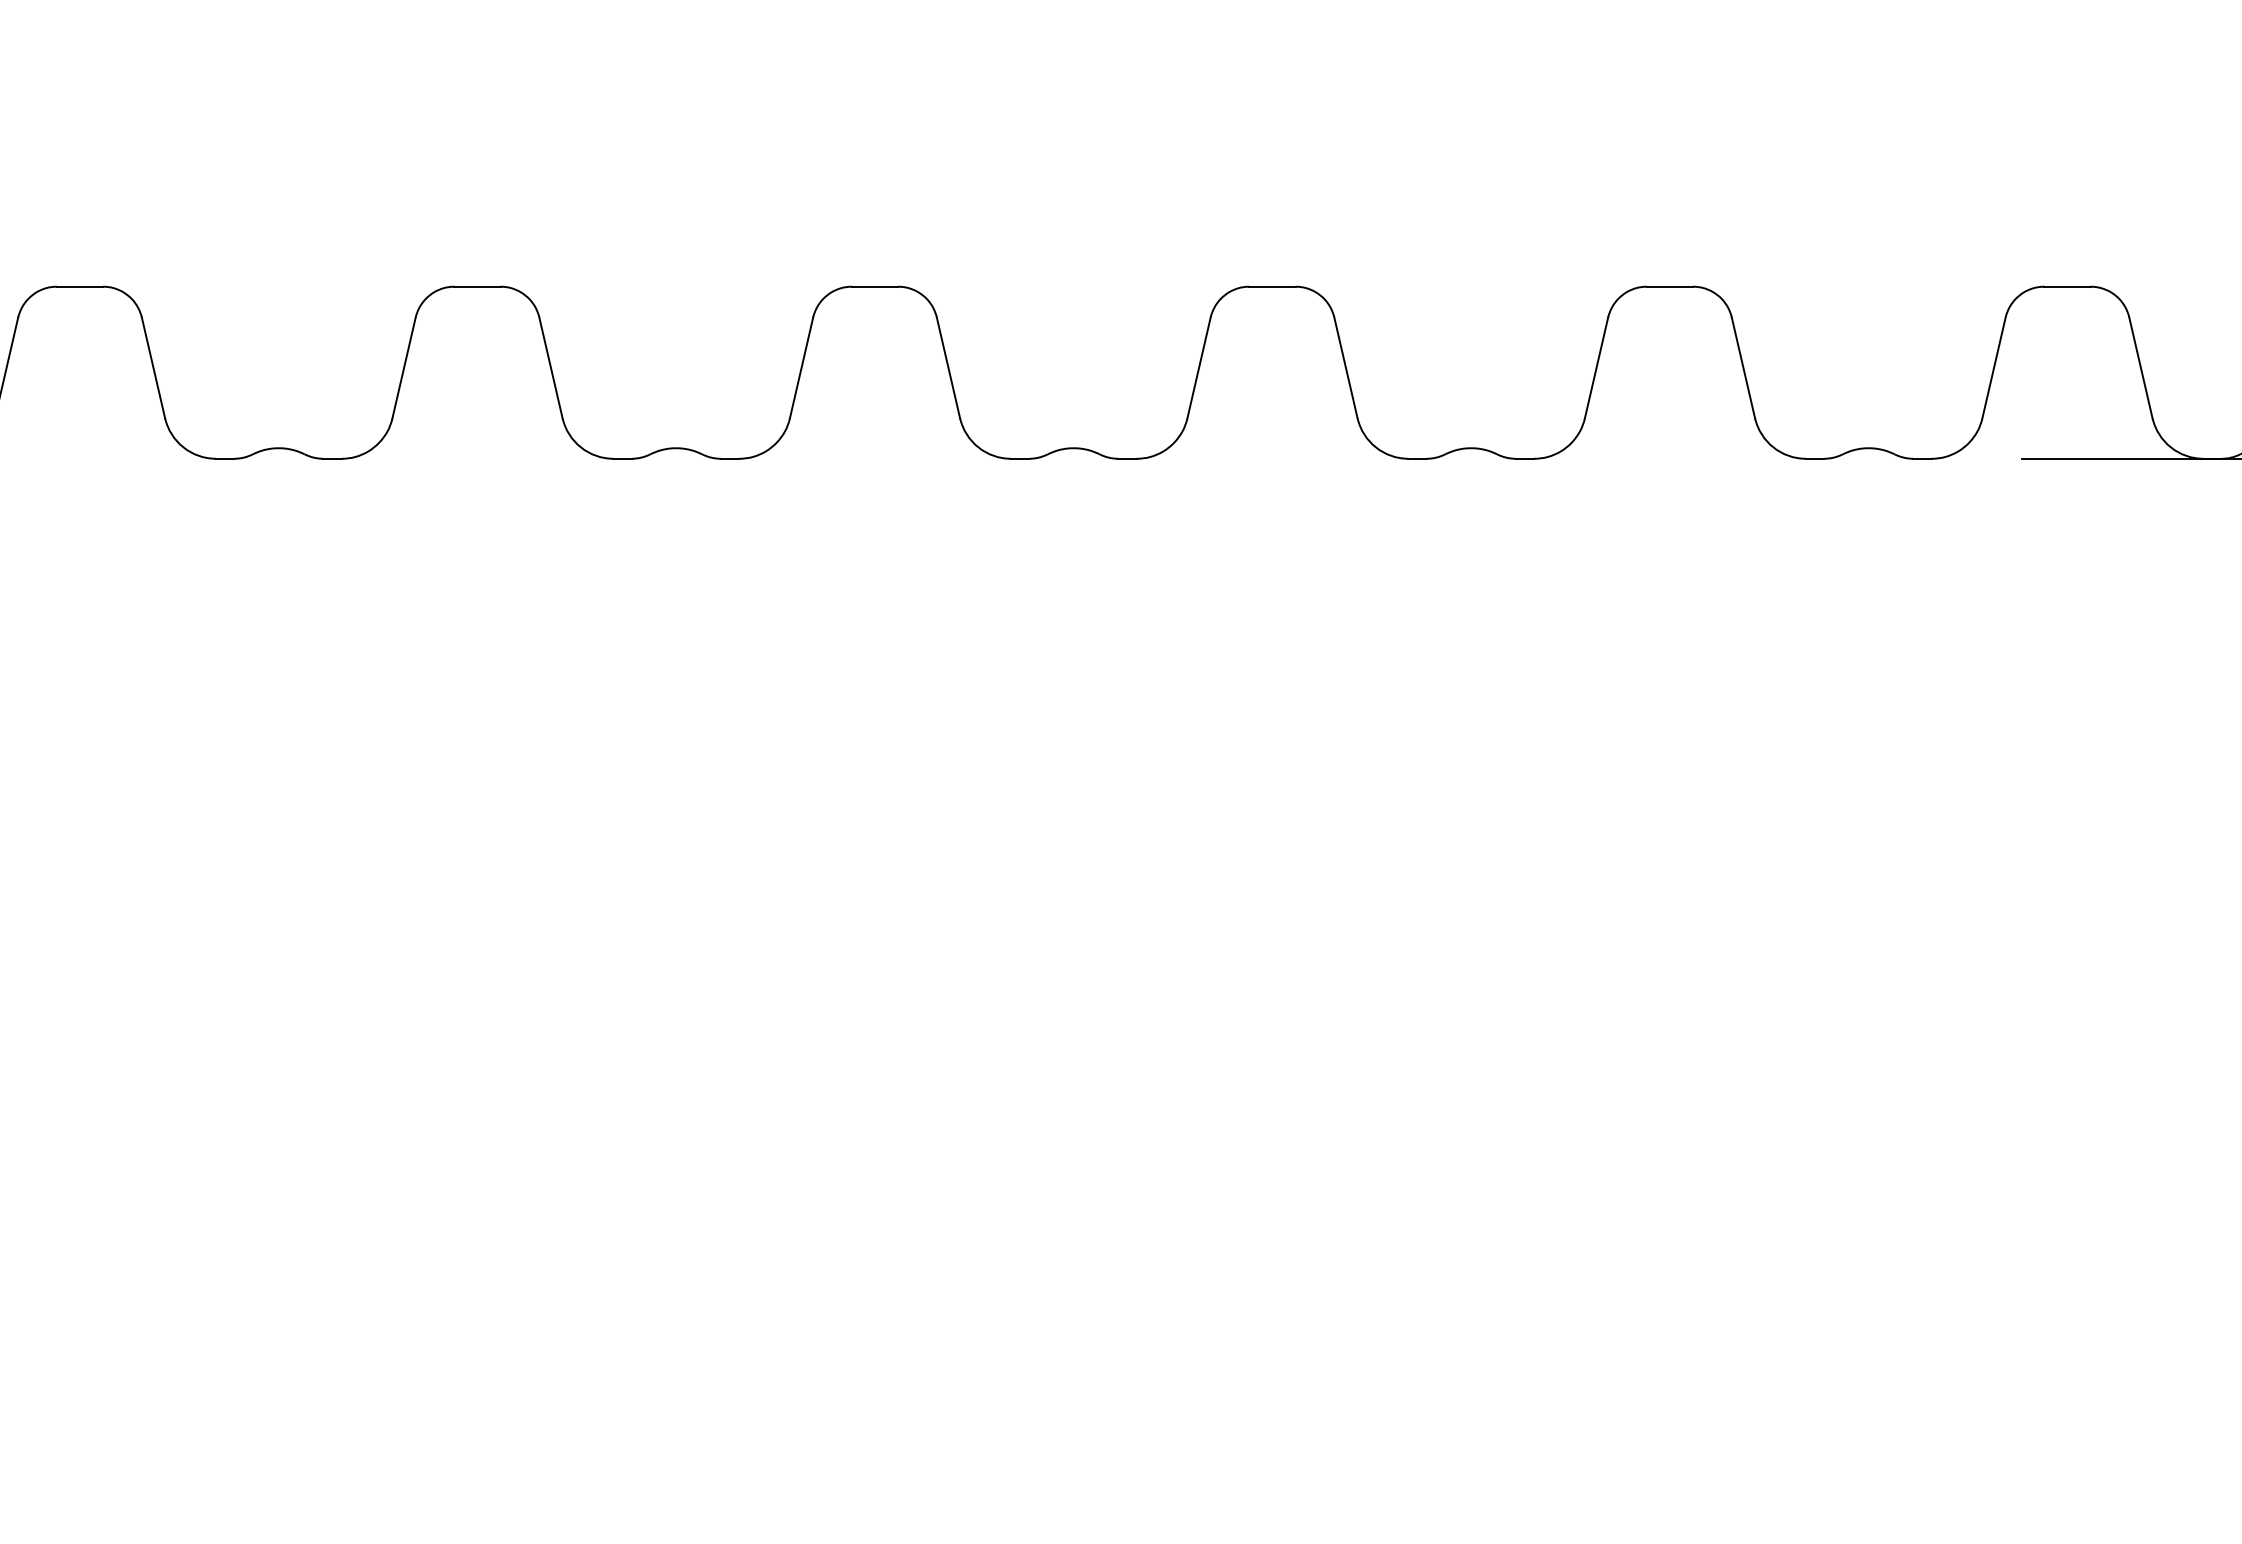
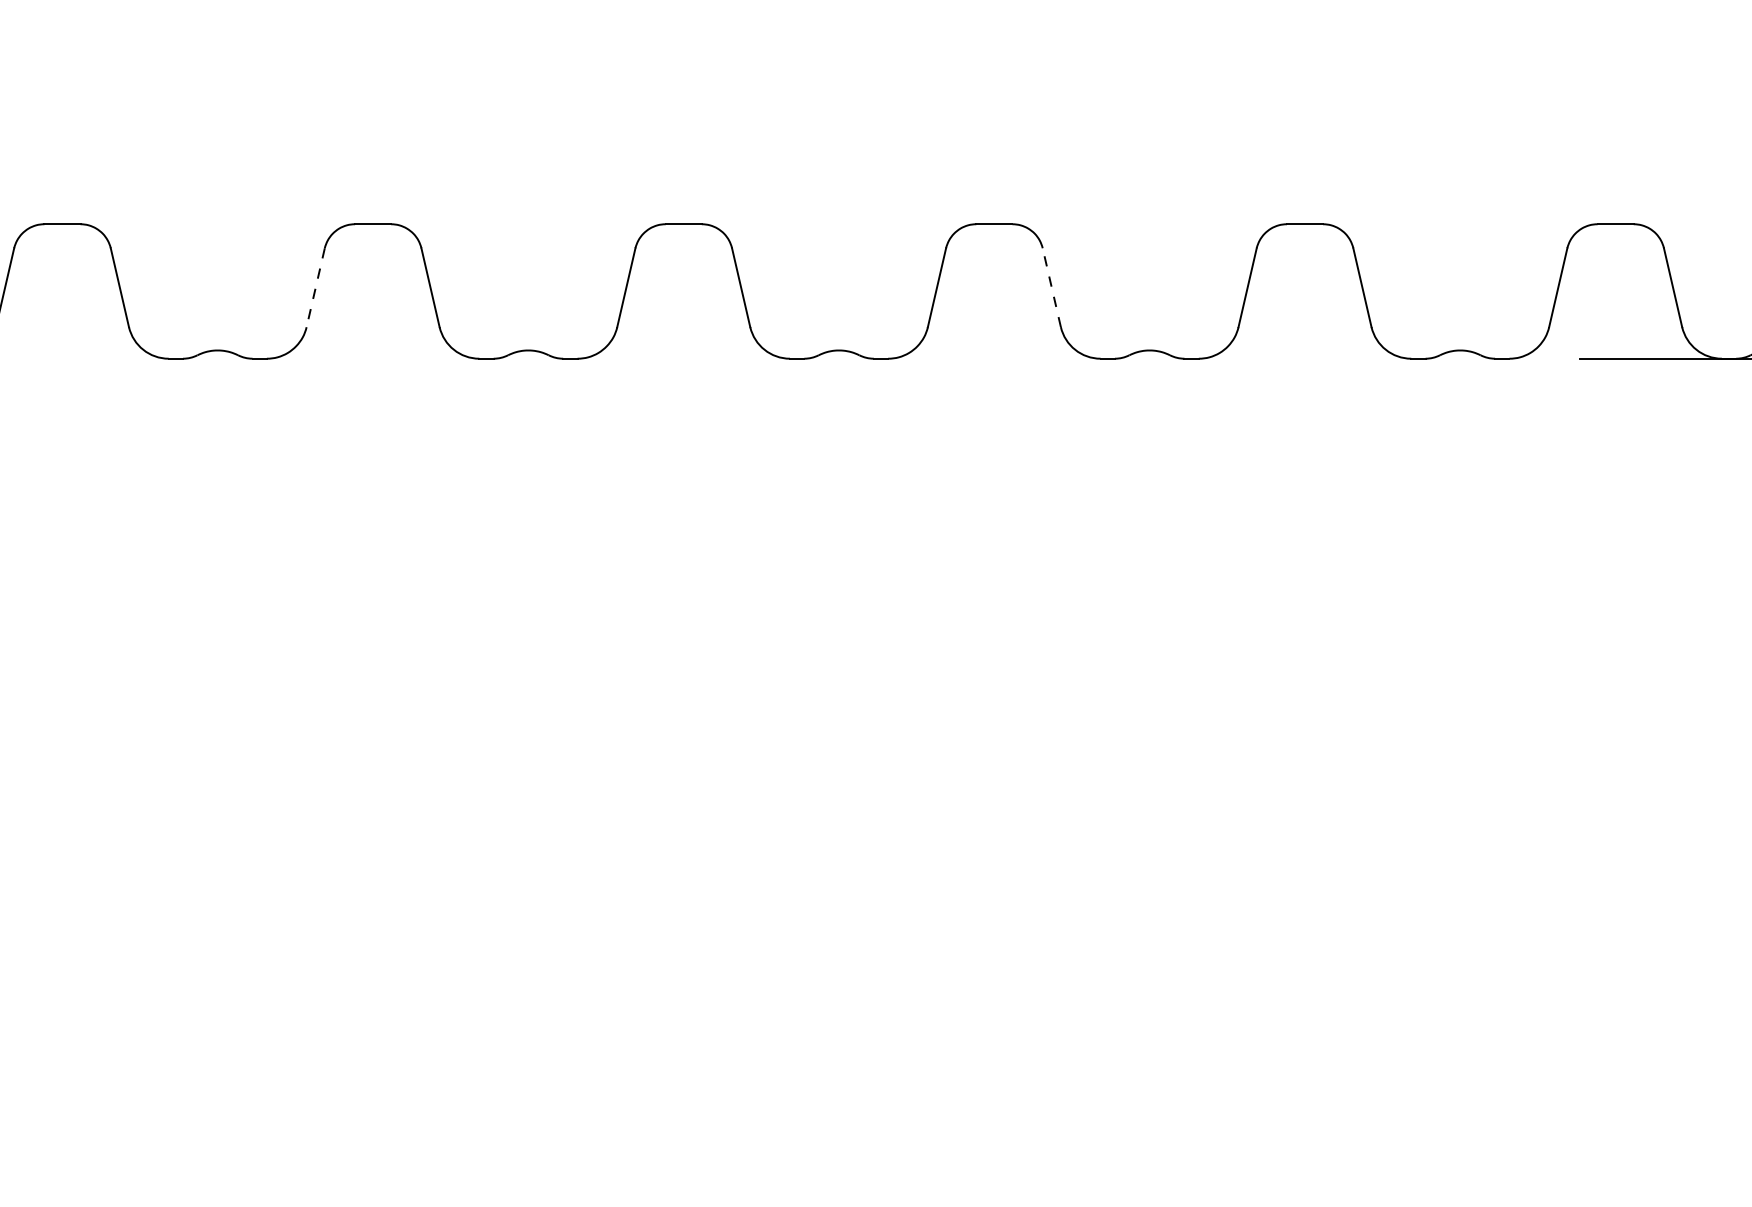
line: (404, 367) -> (316, 287), solid -> dashed
line: (1345, 367) -> (1051, 287), solid -> dashed

